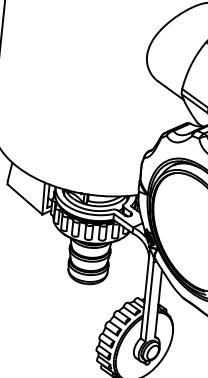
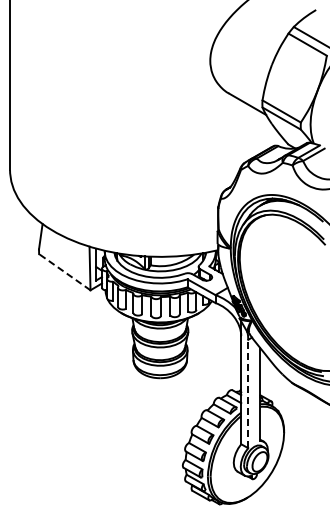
line: (24, 198) -> (64, 271), solid -> dashed
line: (149, 301) -> (248, 393), solid -> dashed

